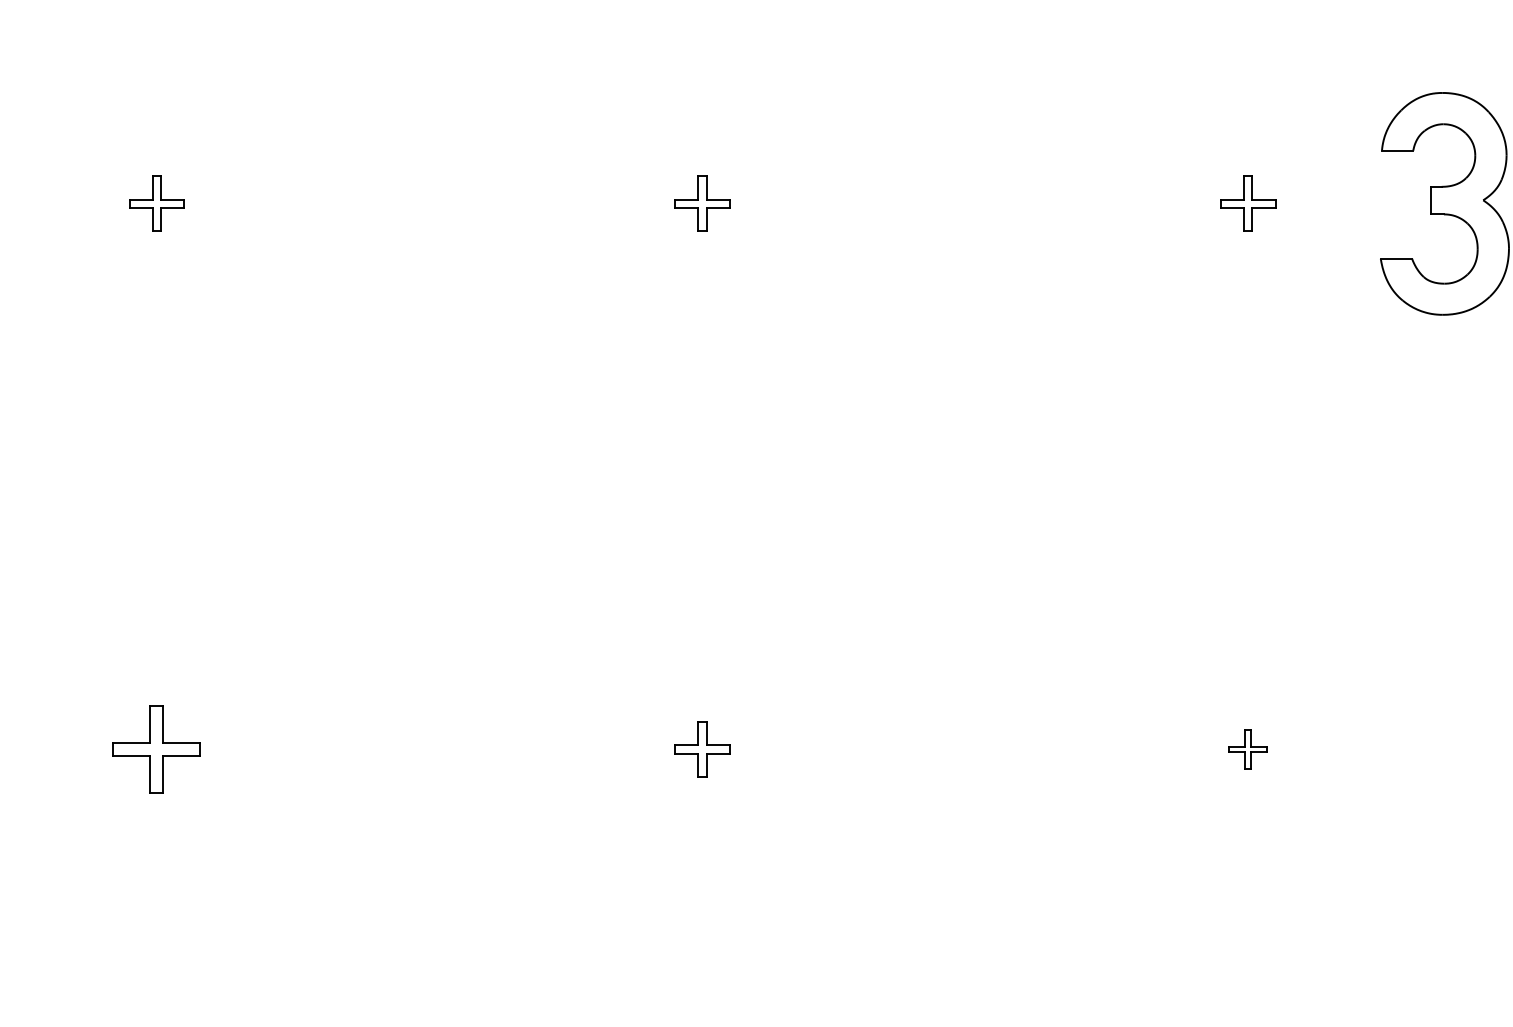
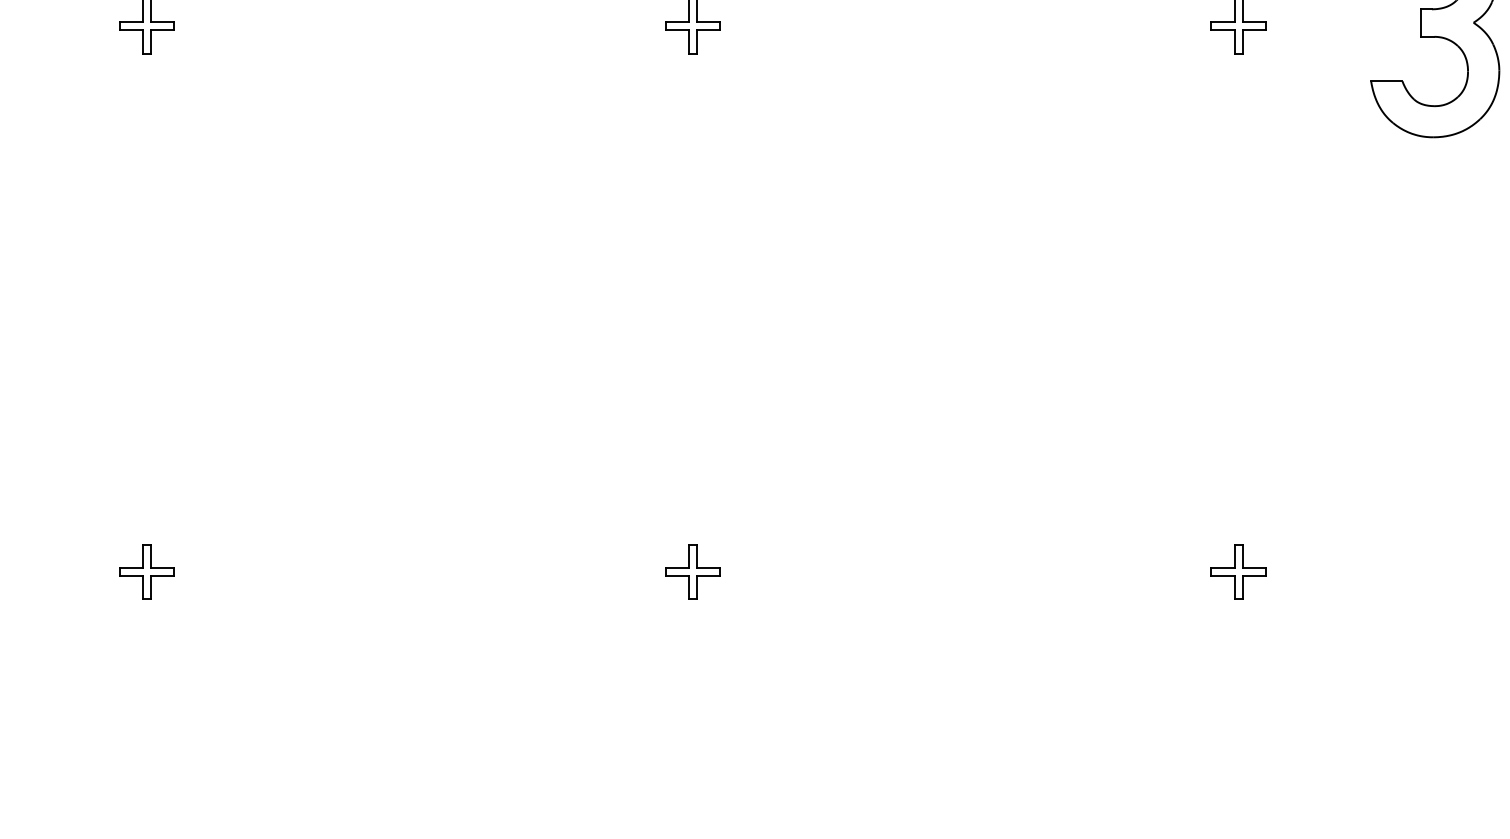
part: (156, 749) -> (146, 571), size x0.62
part: (1248, 749) -> (1238, 571), size x1.43

